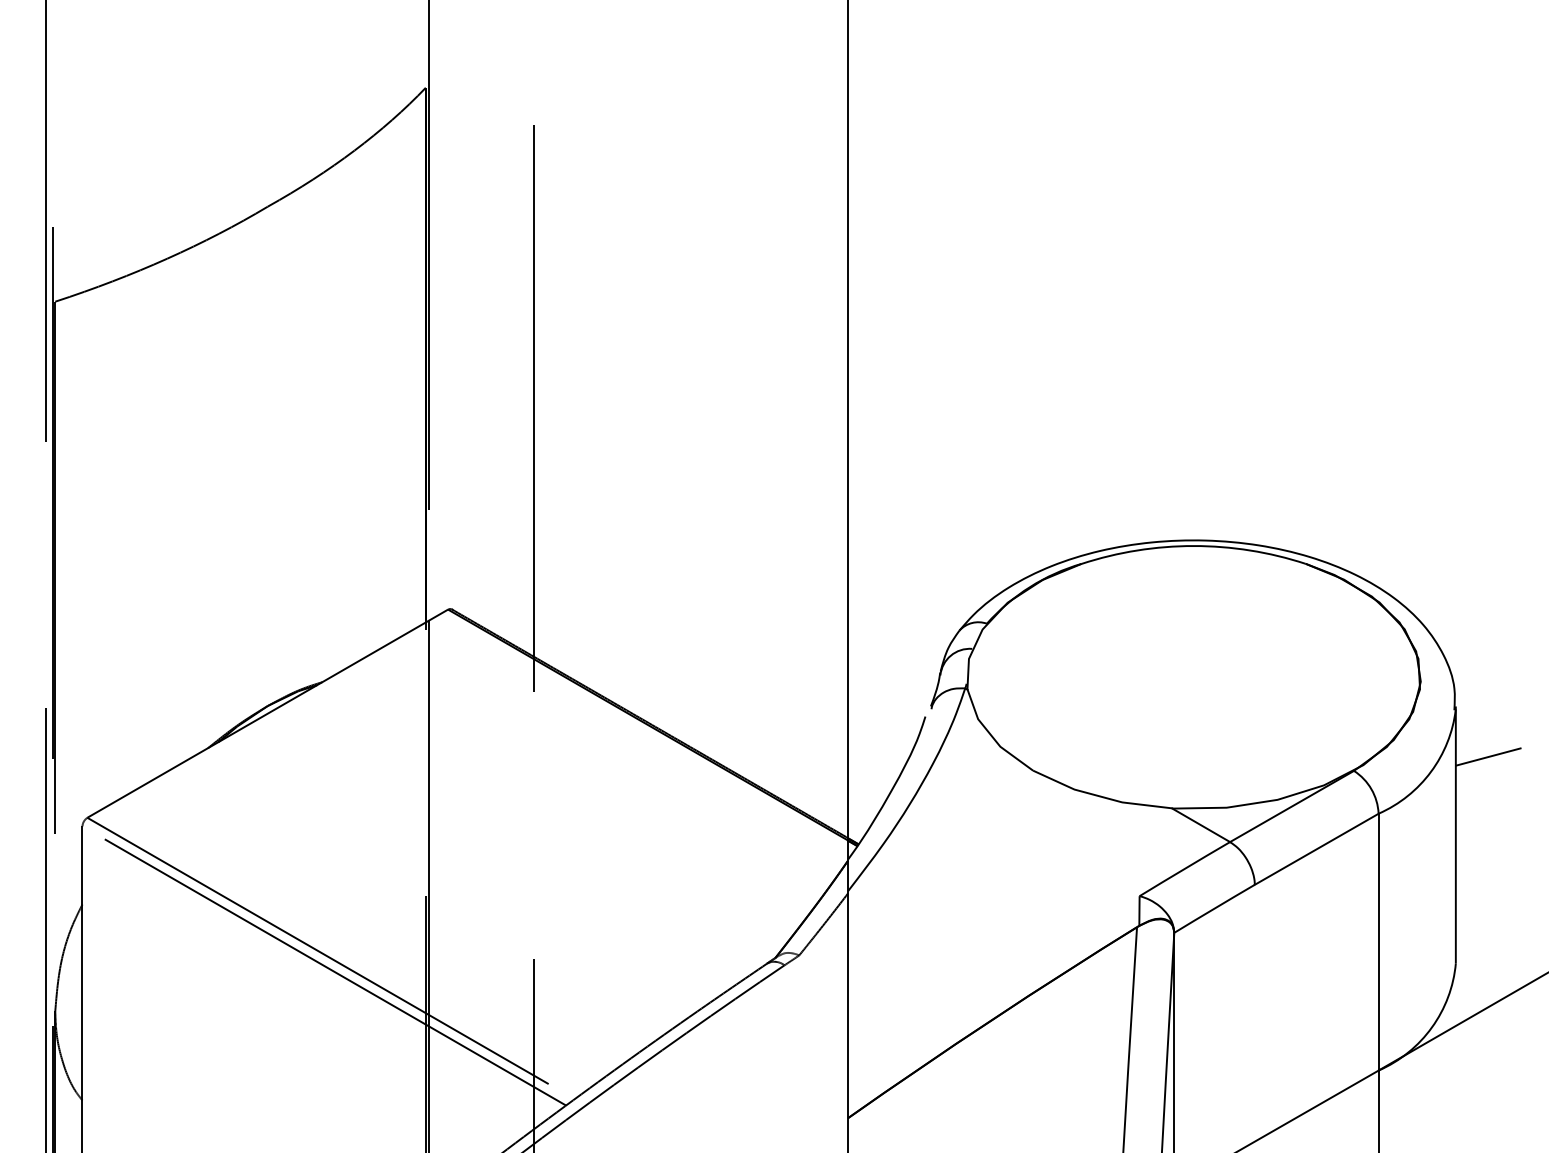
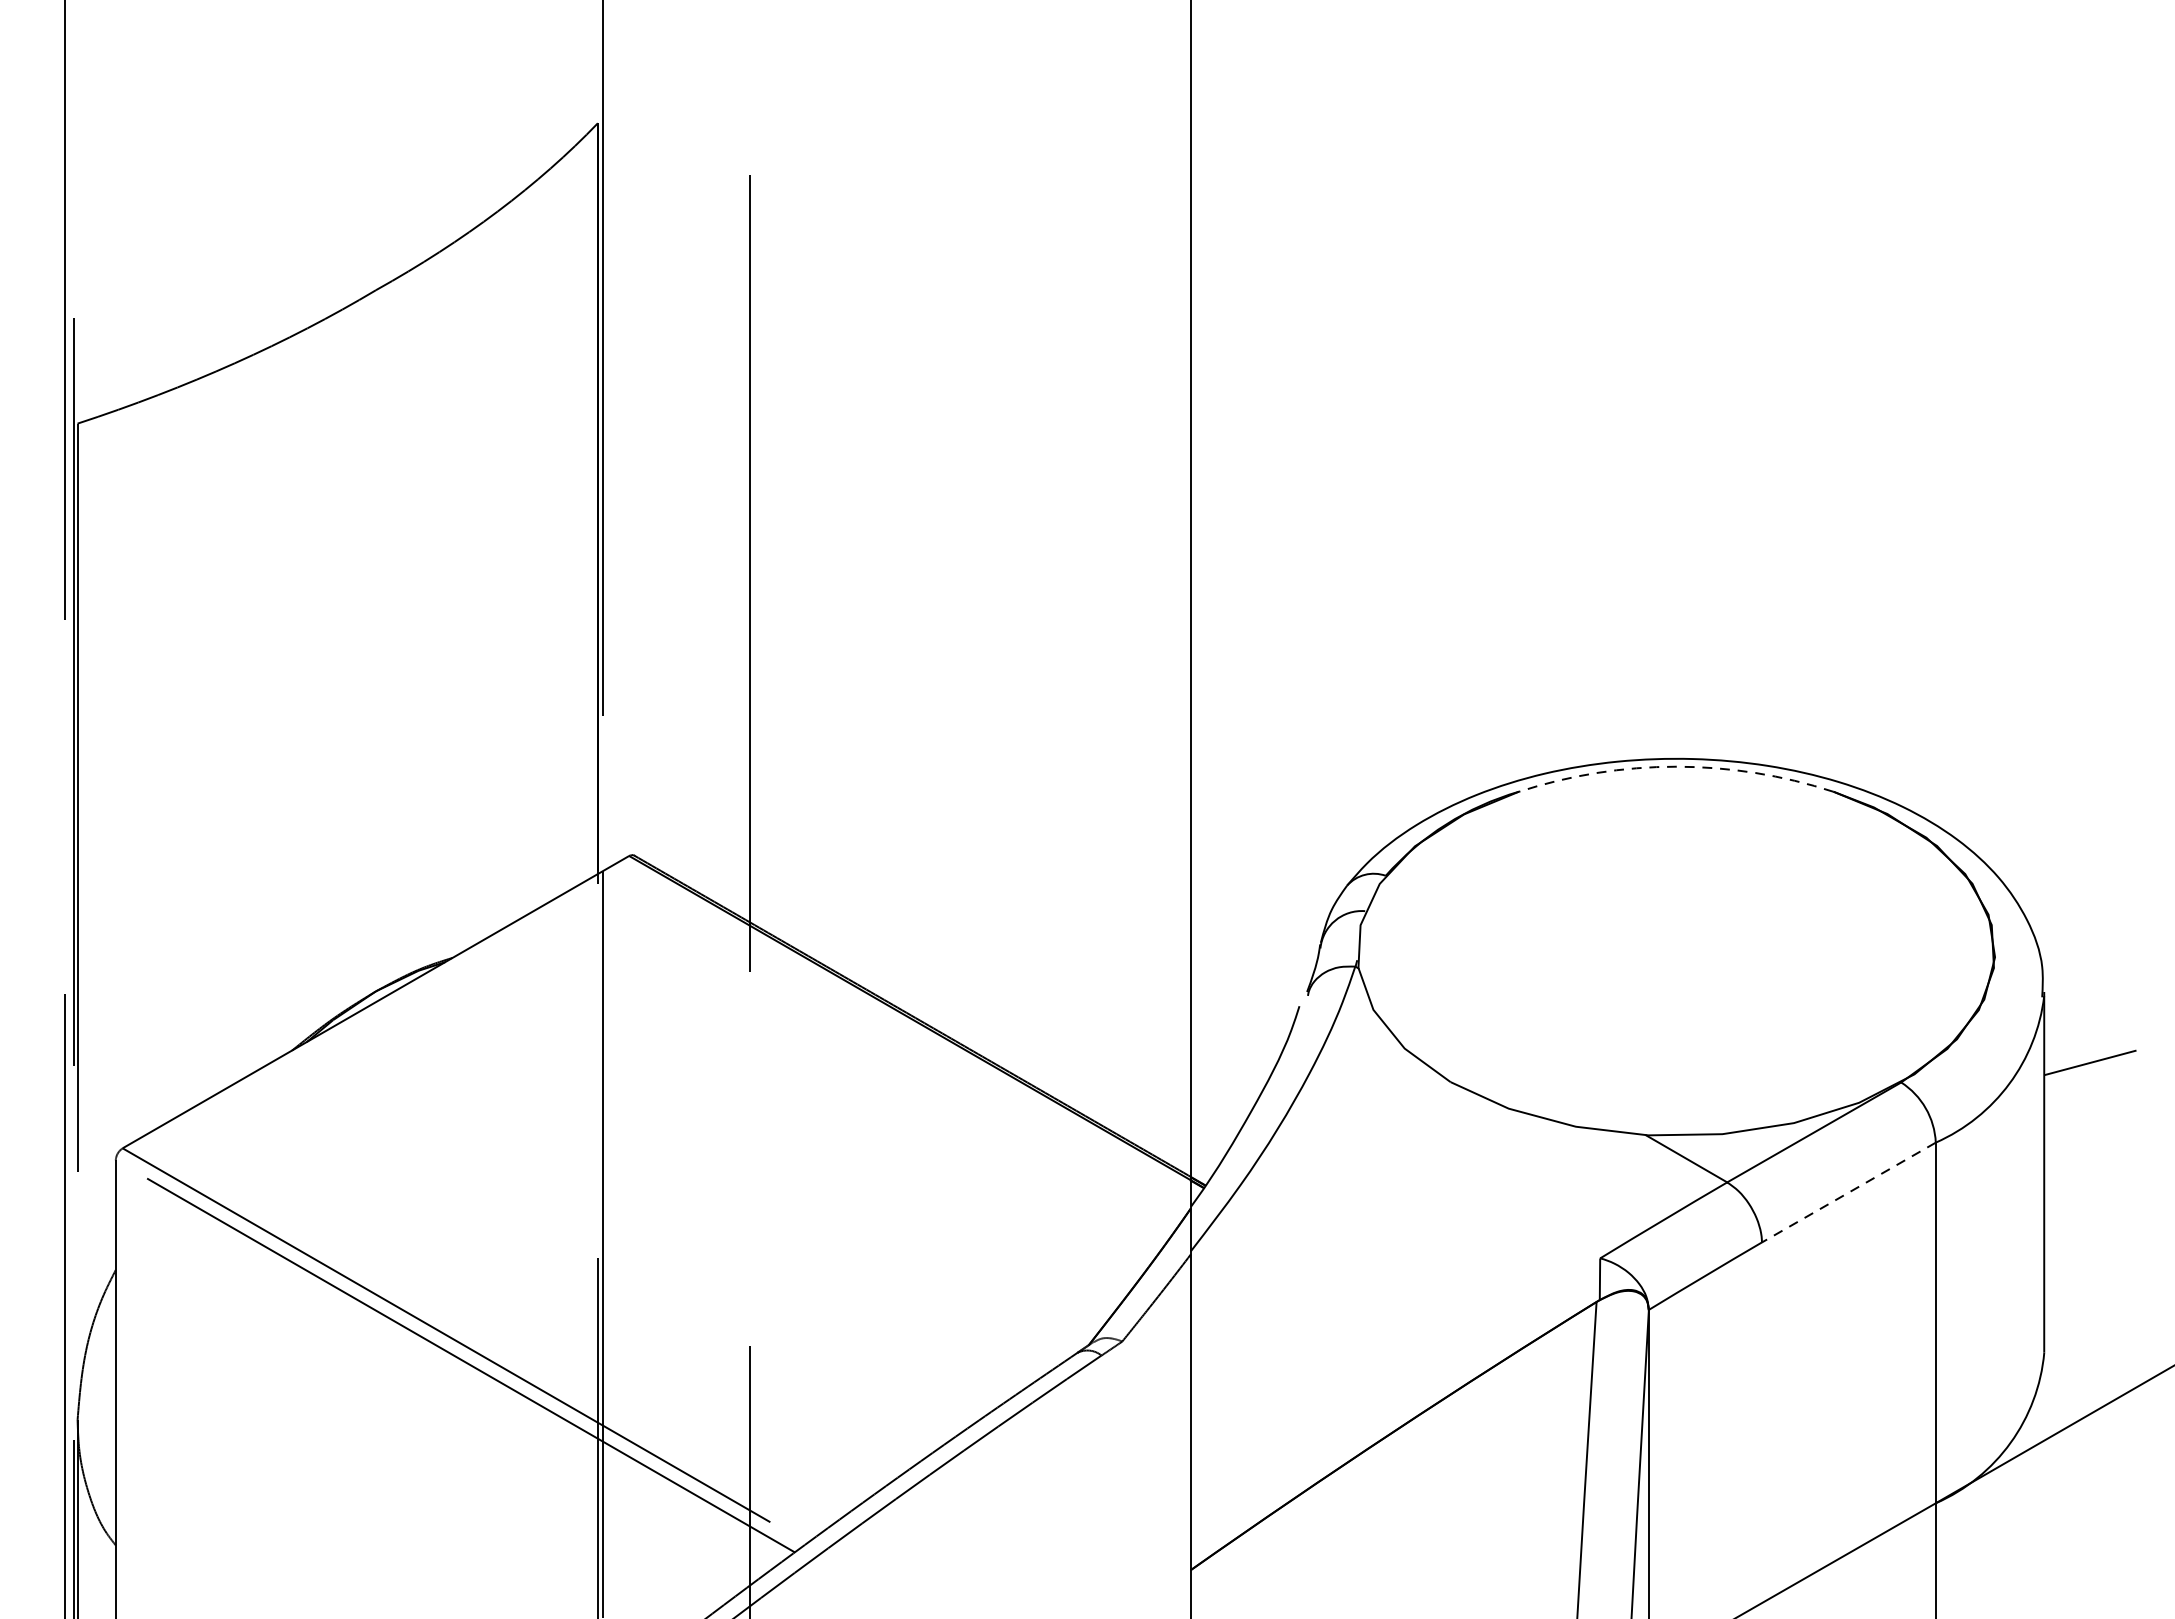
arc: (1193, 546) -> (1675, 767), solid -> dashed
line: (1316, 849) -> (1848, 1192), solid -> dashed

